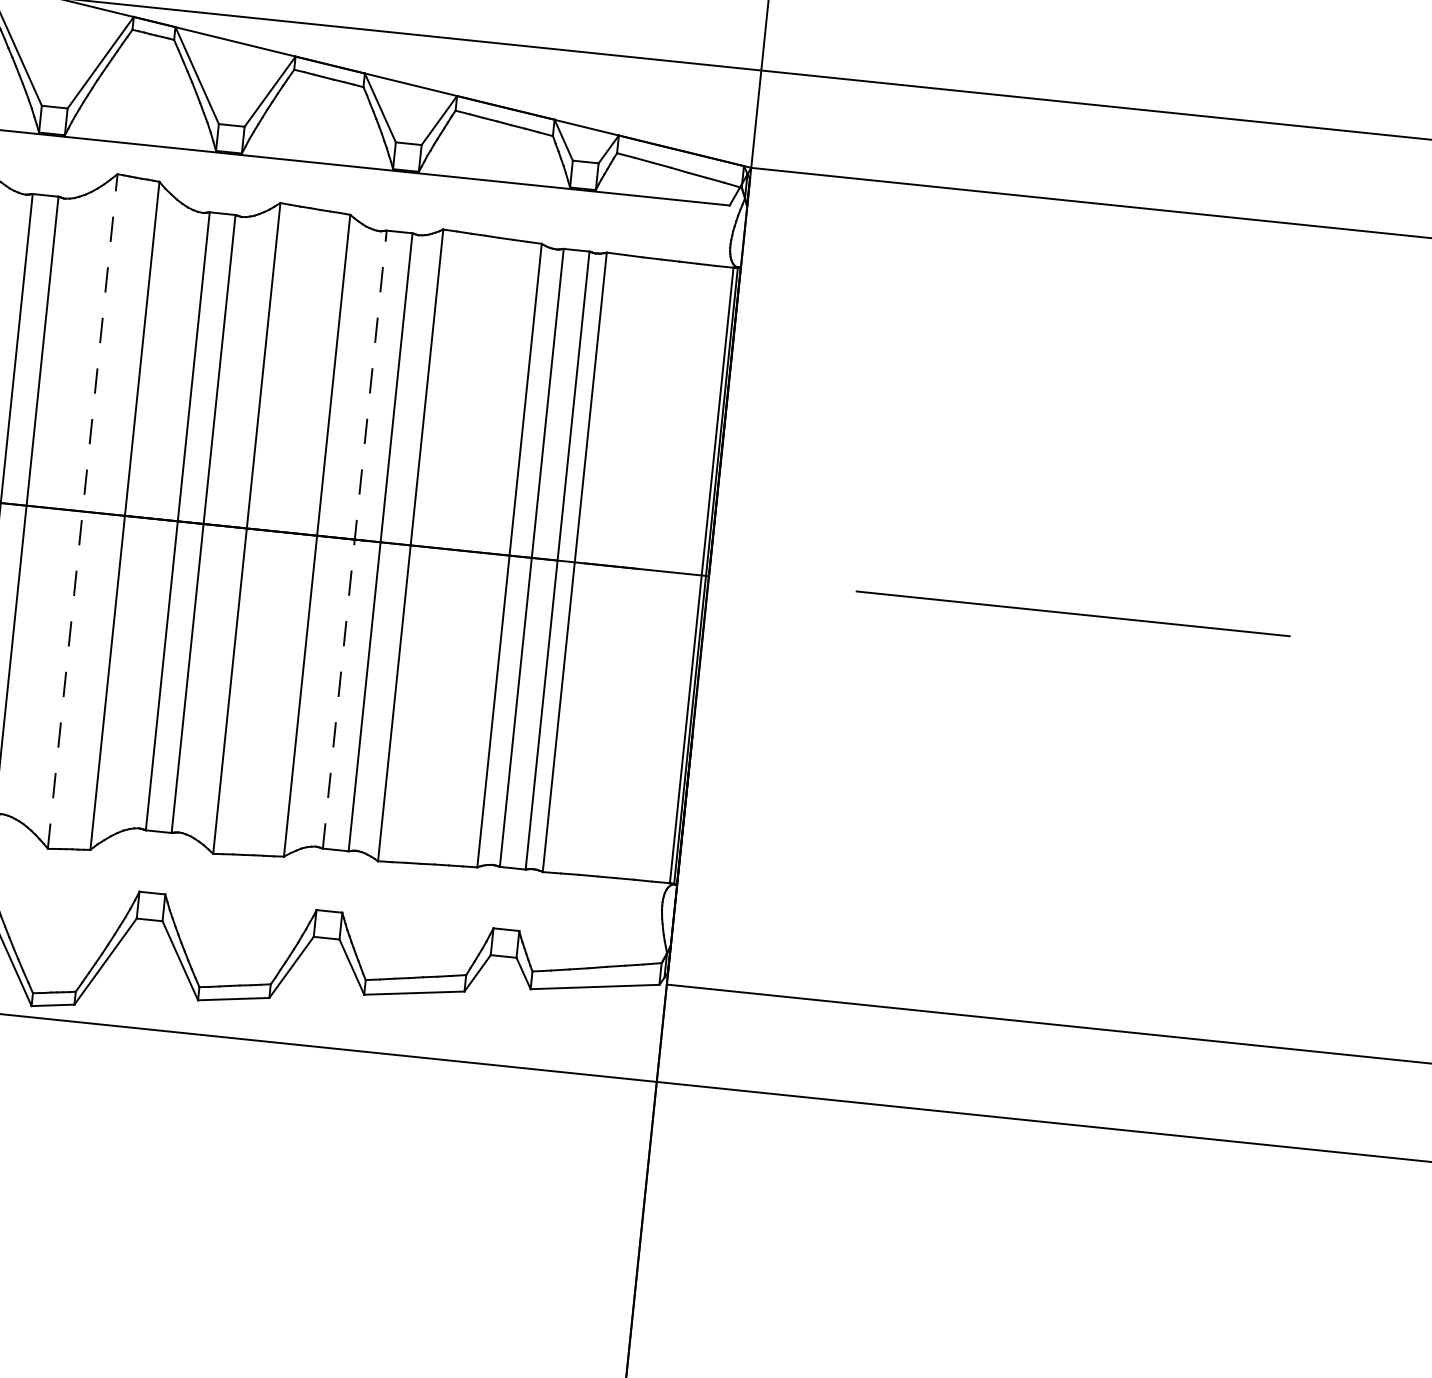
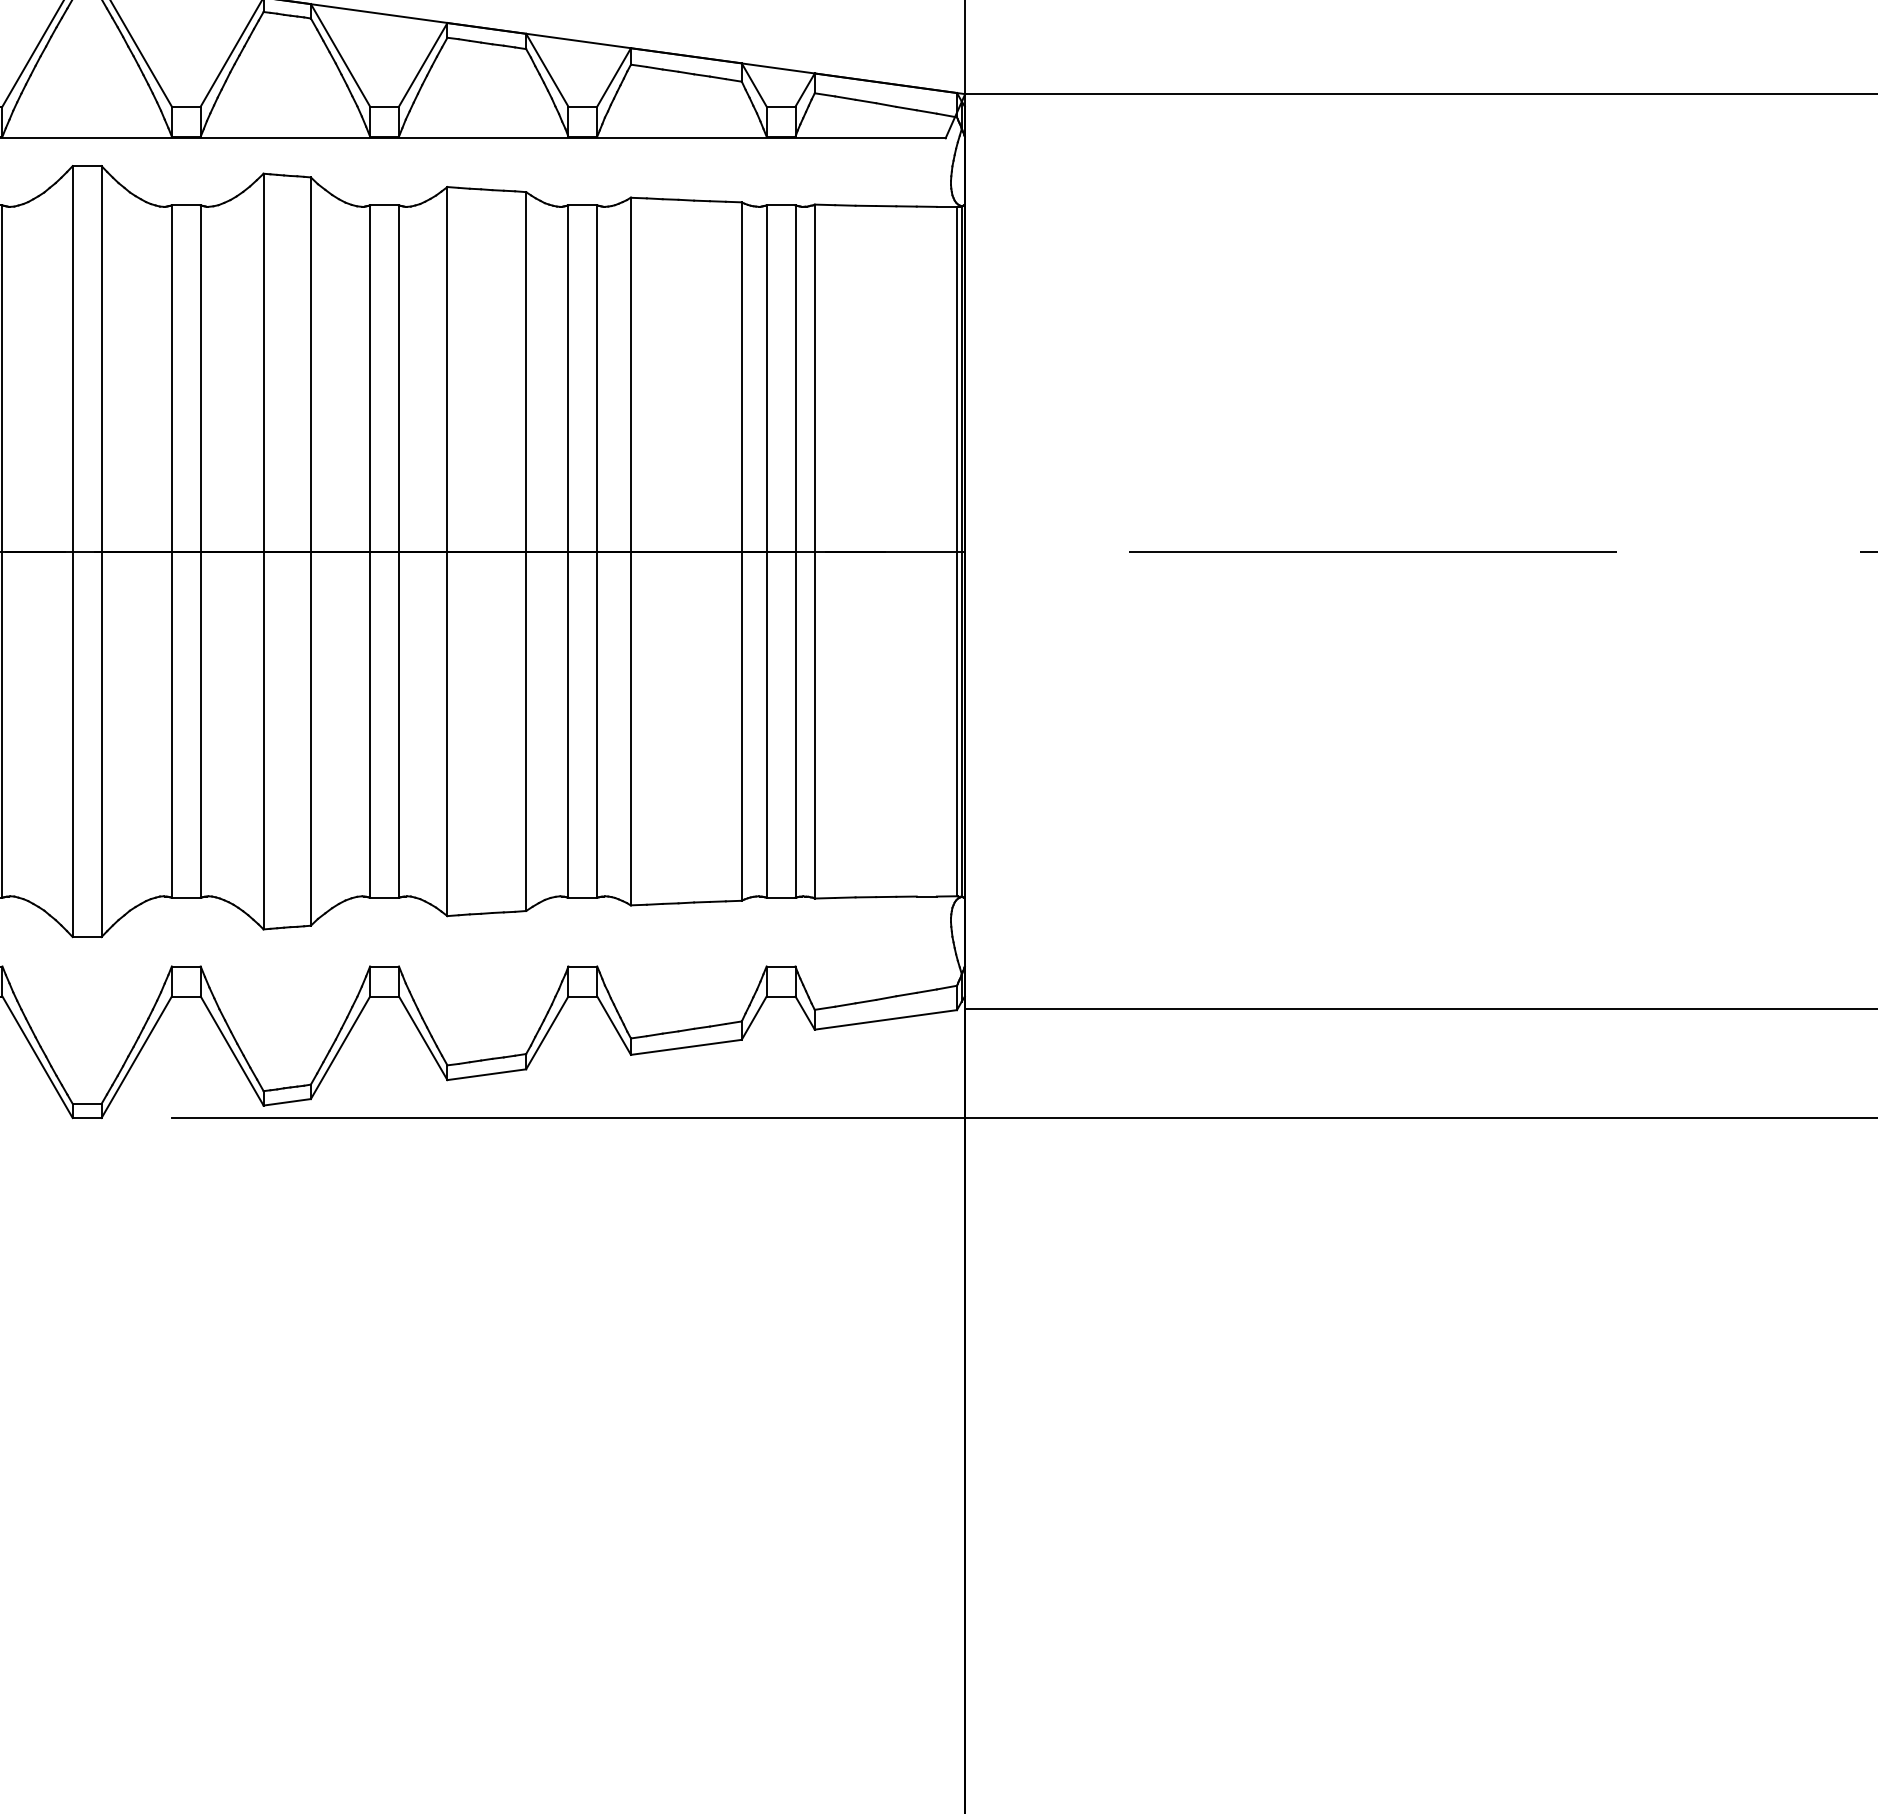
line: (82, 511) -> (263, 551), dashed -> solid
line: (354, 539) -> (568, 551), dashed -> solid

